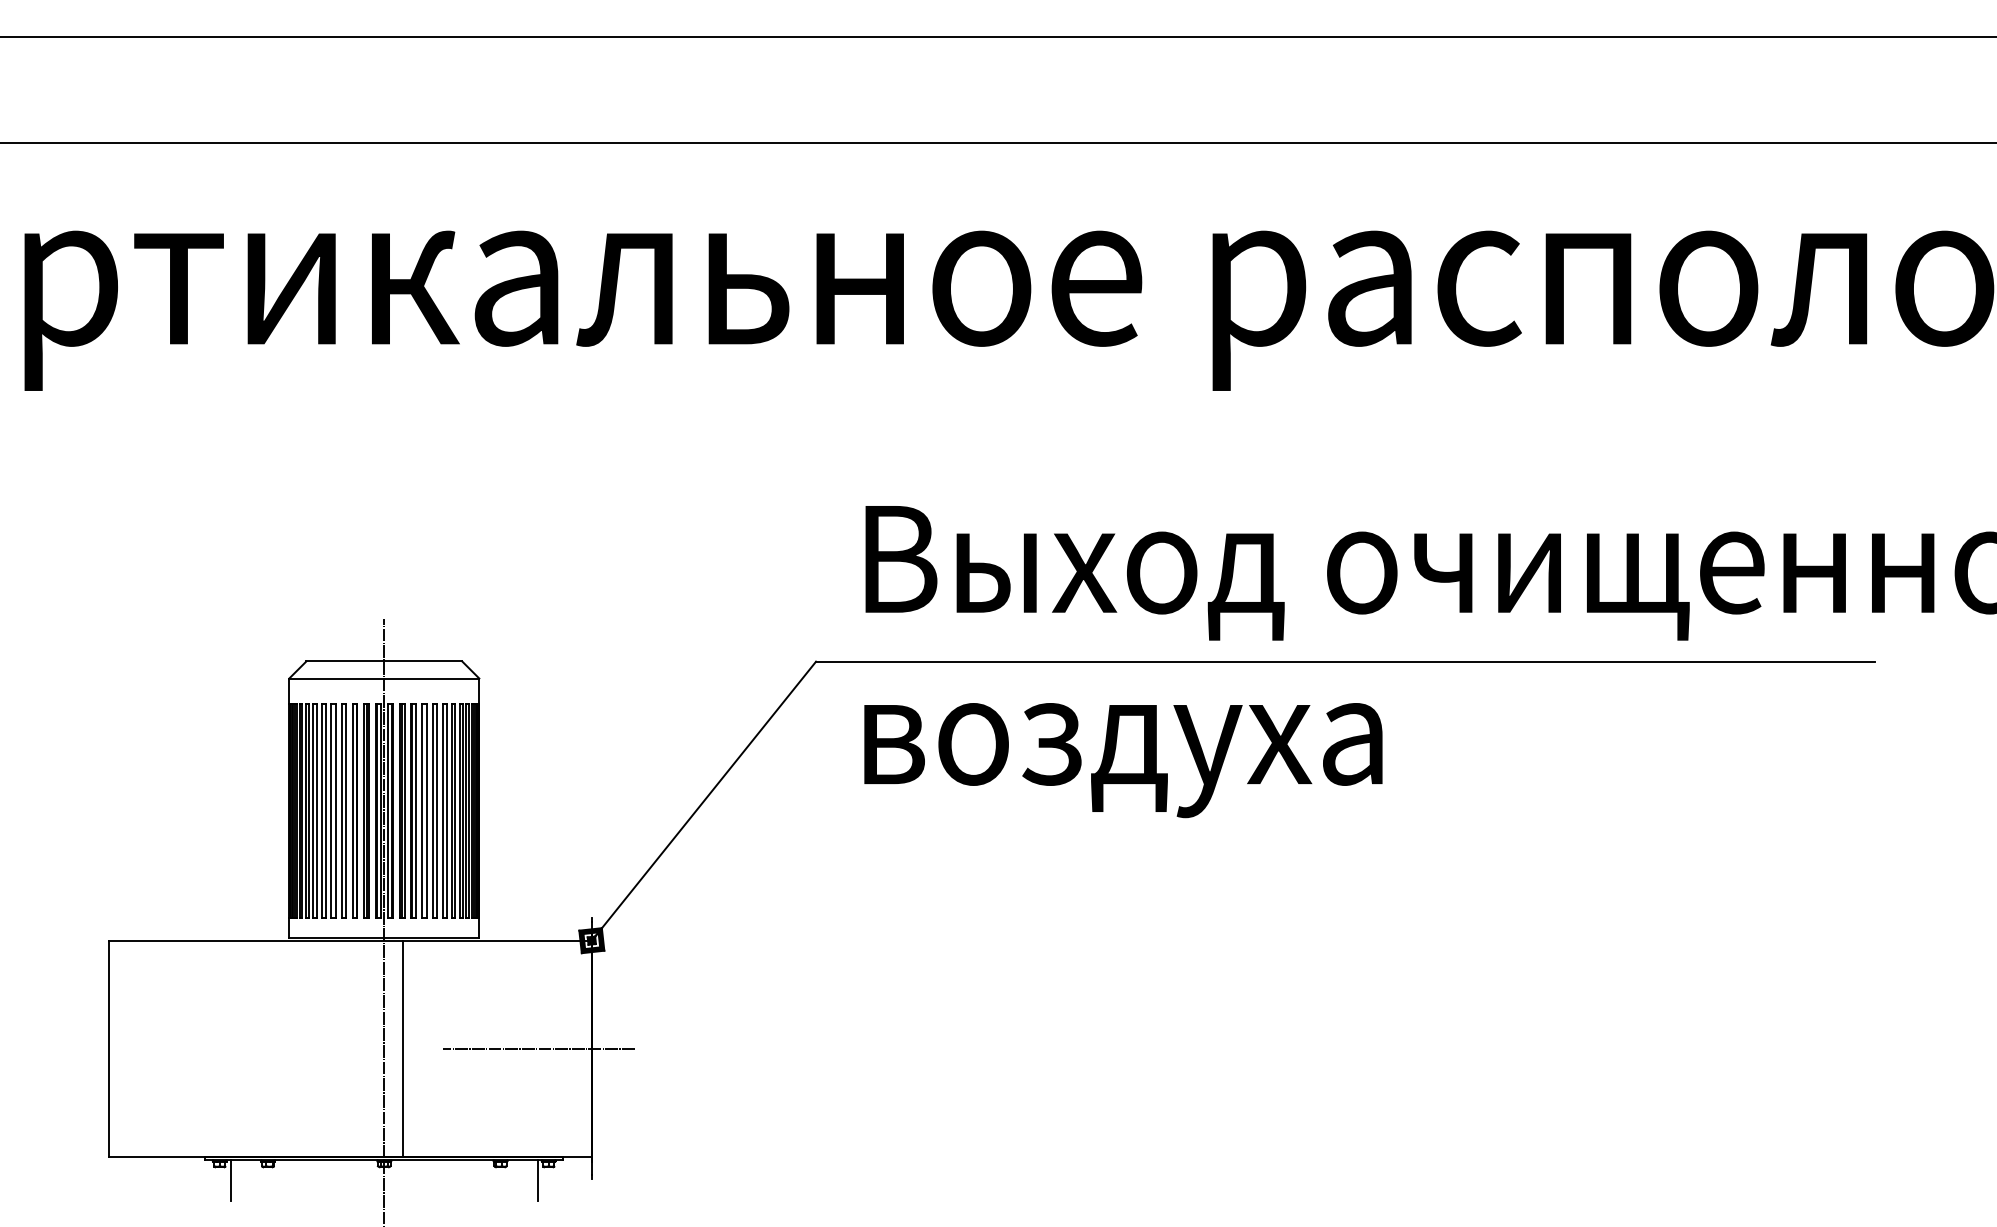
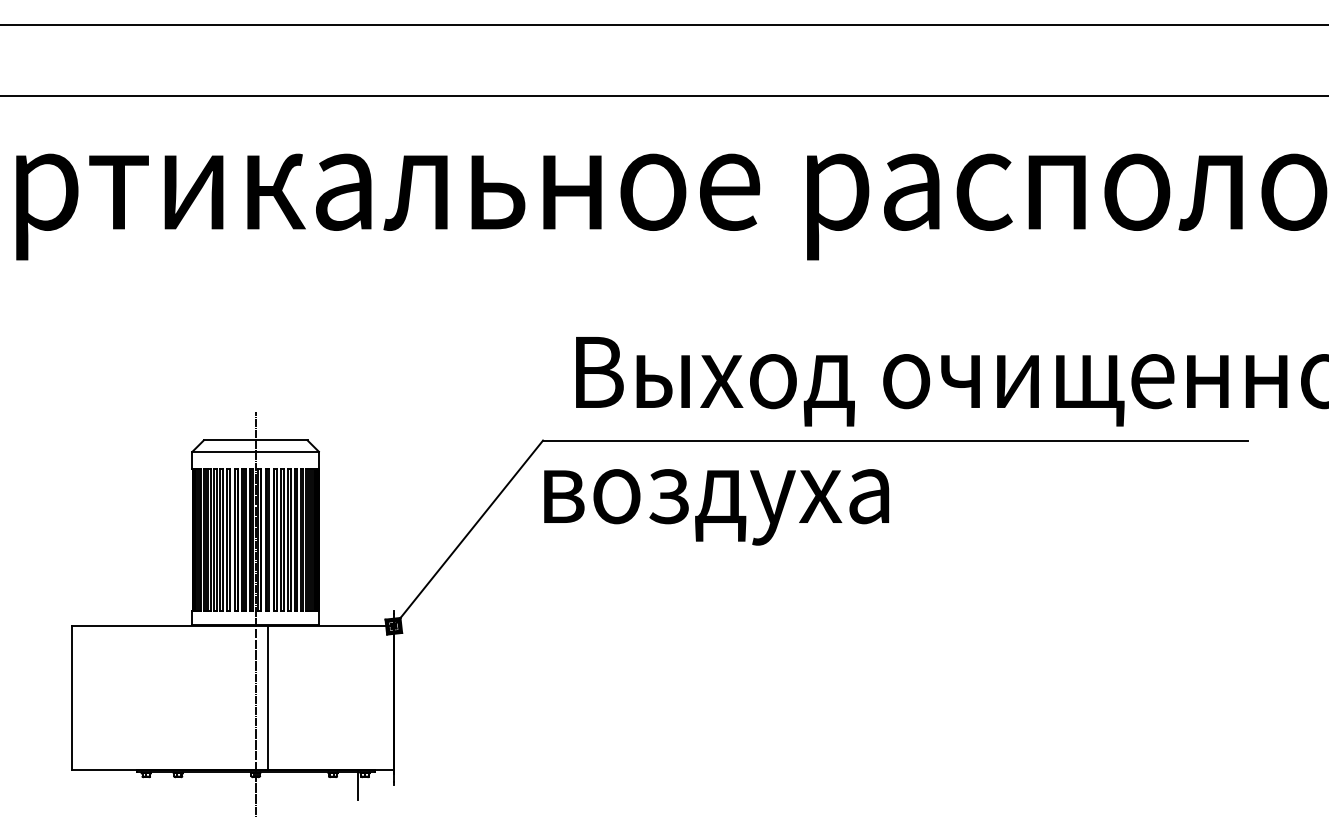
text: (1123, 760) -> (716, 507), moved
line: (538, 1049) -> (358, 698), removed
line: (230, 1179) -> (153, 785), removed

